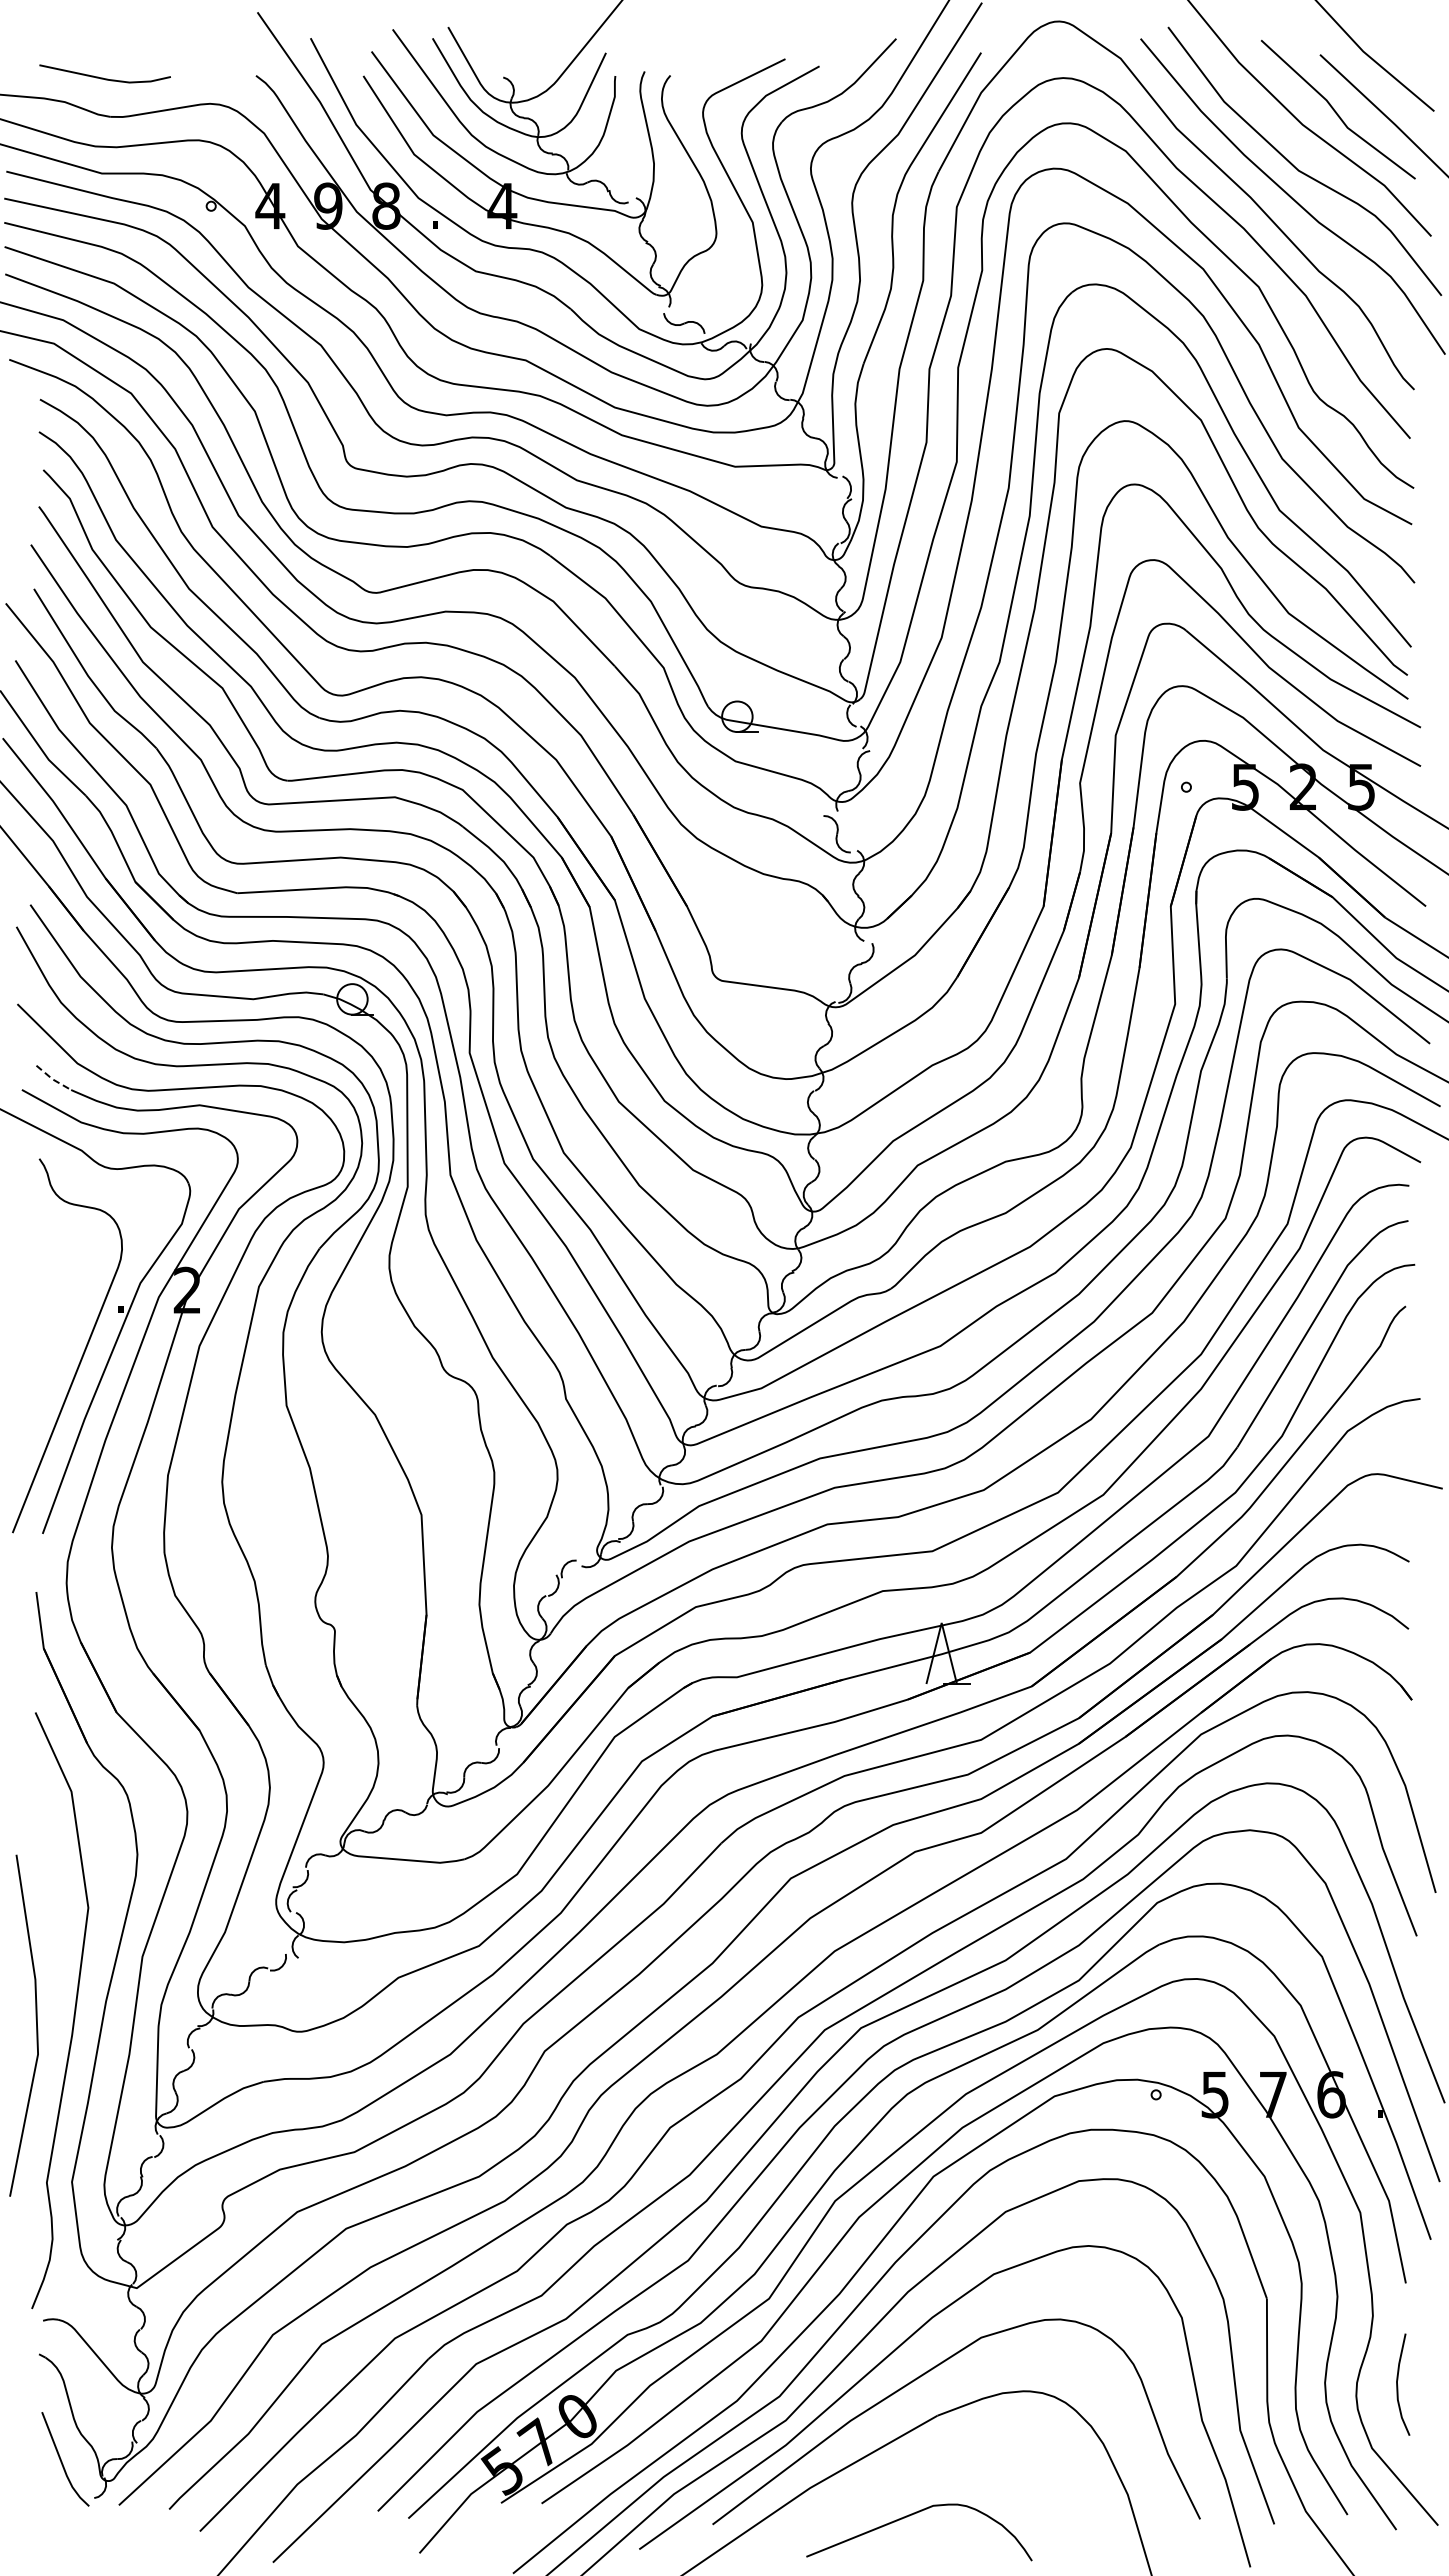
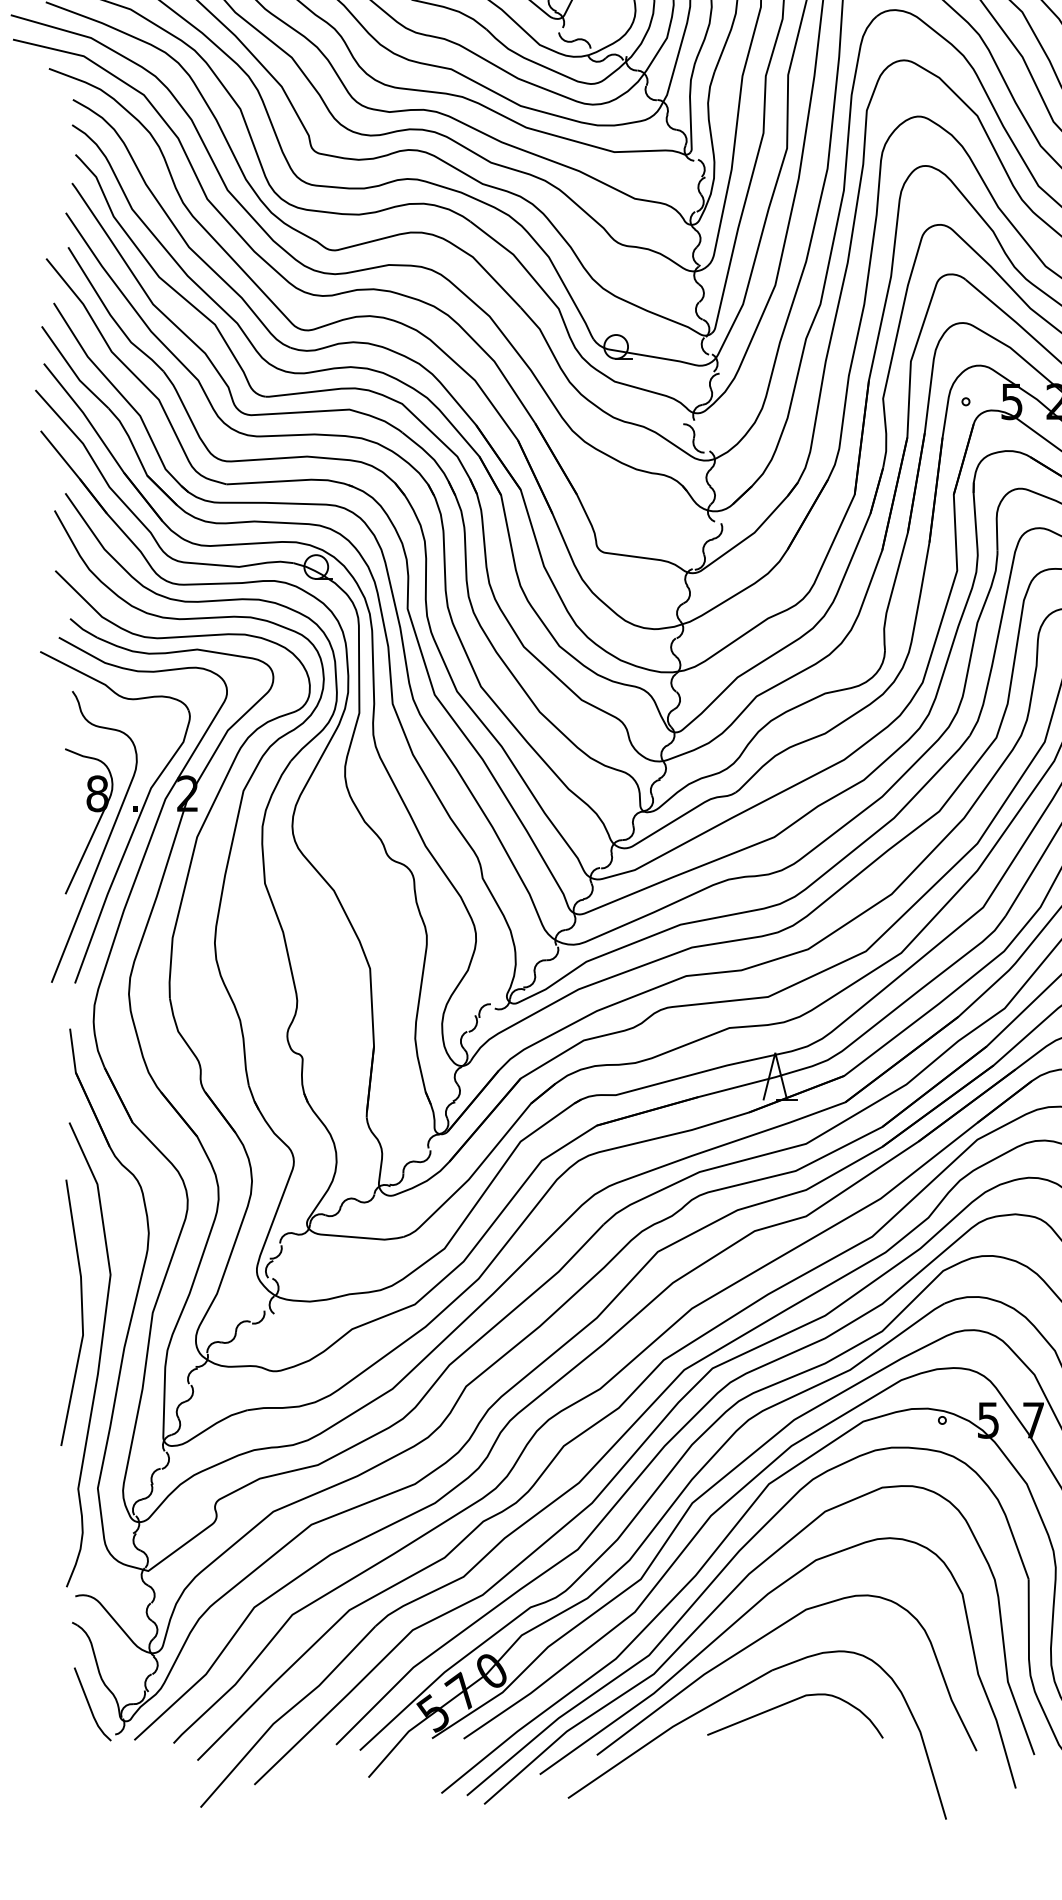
line: (52, 1079) -> (82, 629), dashed -> solid
part: (70, 1329) -> (96, 824), added
line: (36, 2025) -> (81, 1312), moved
curve: (912, 2515) -> (789, 1702), moved

